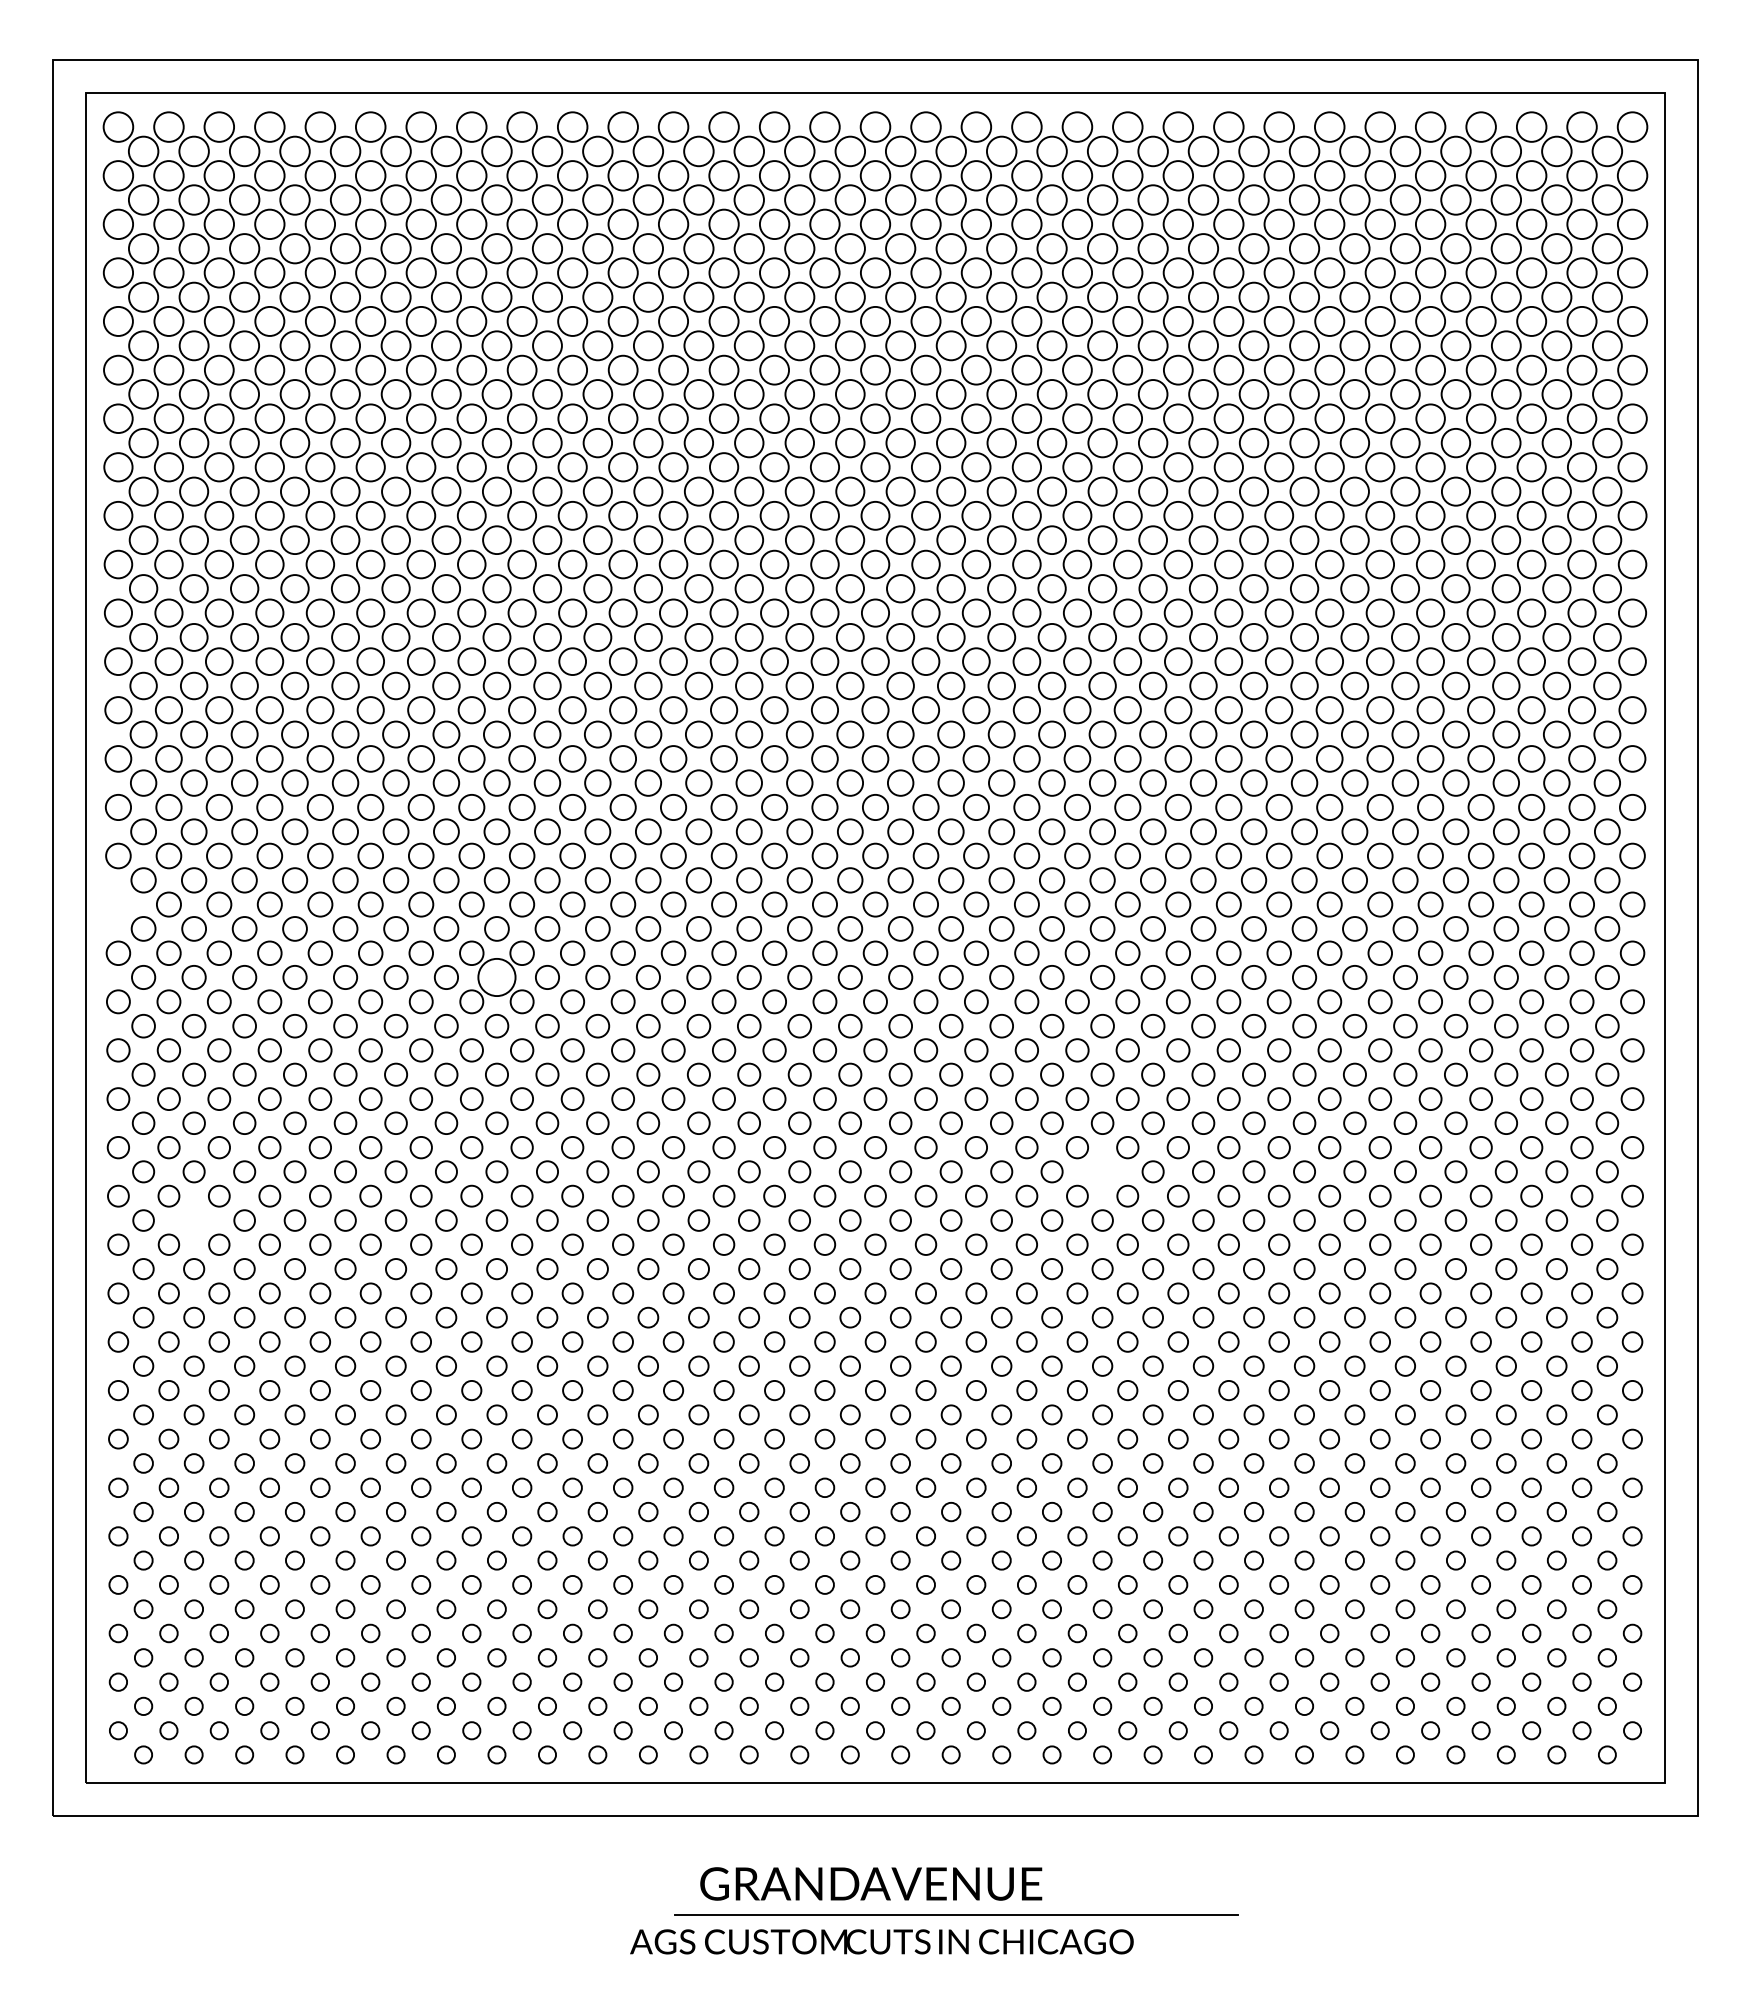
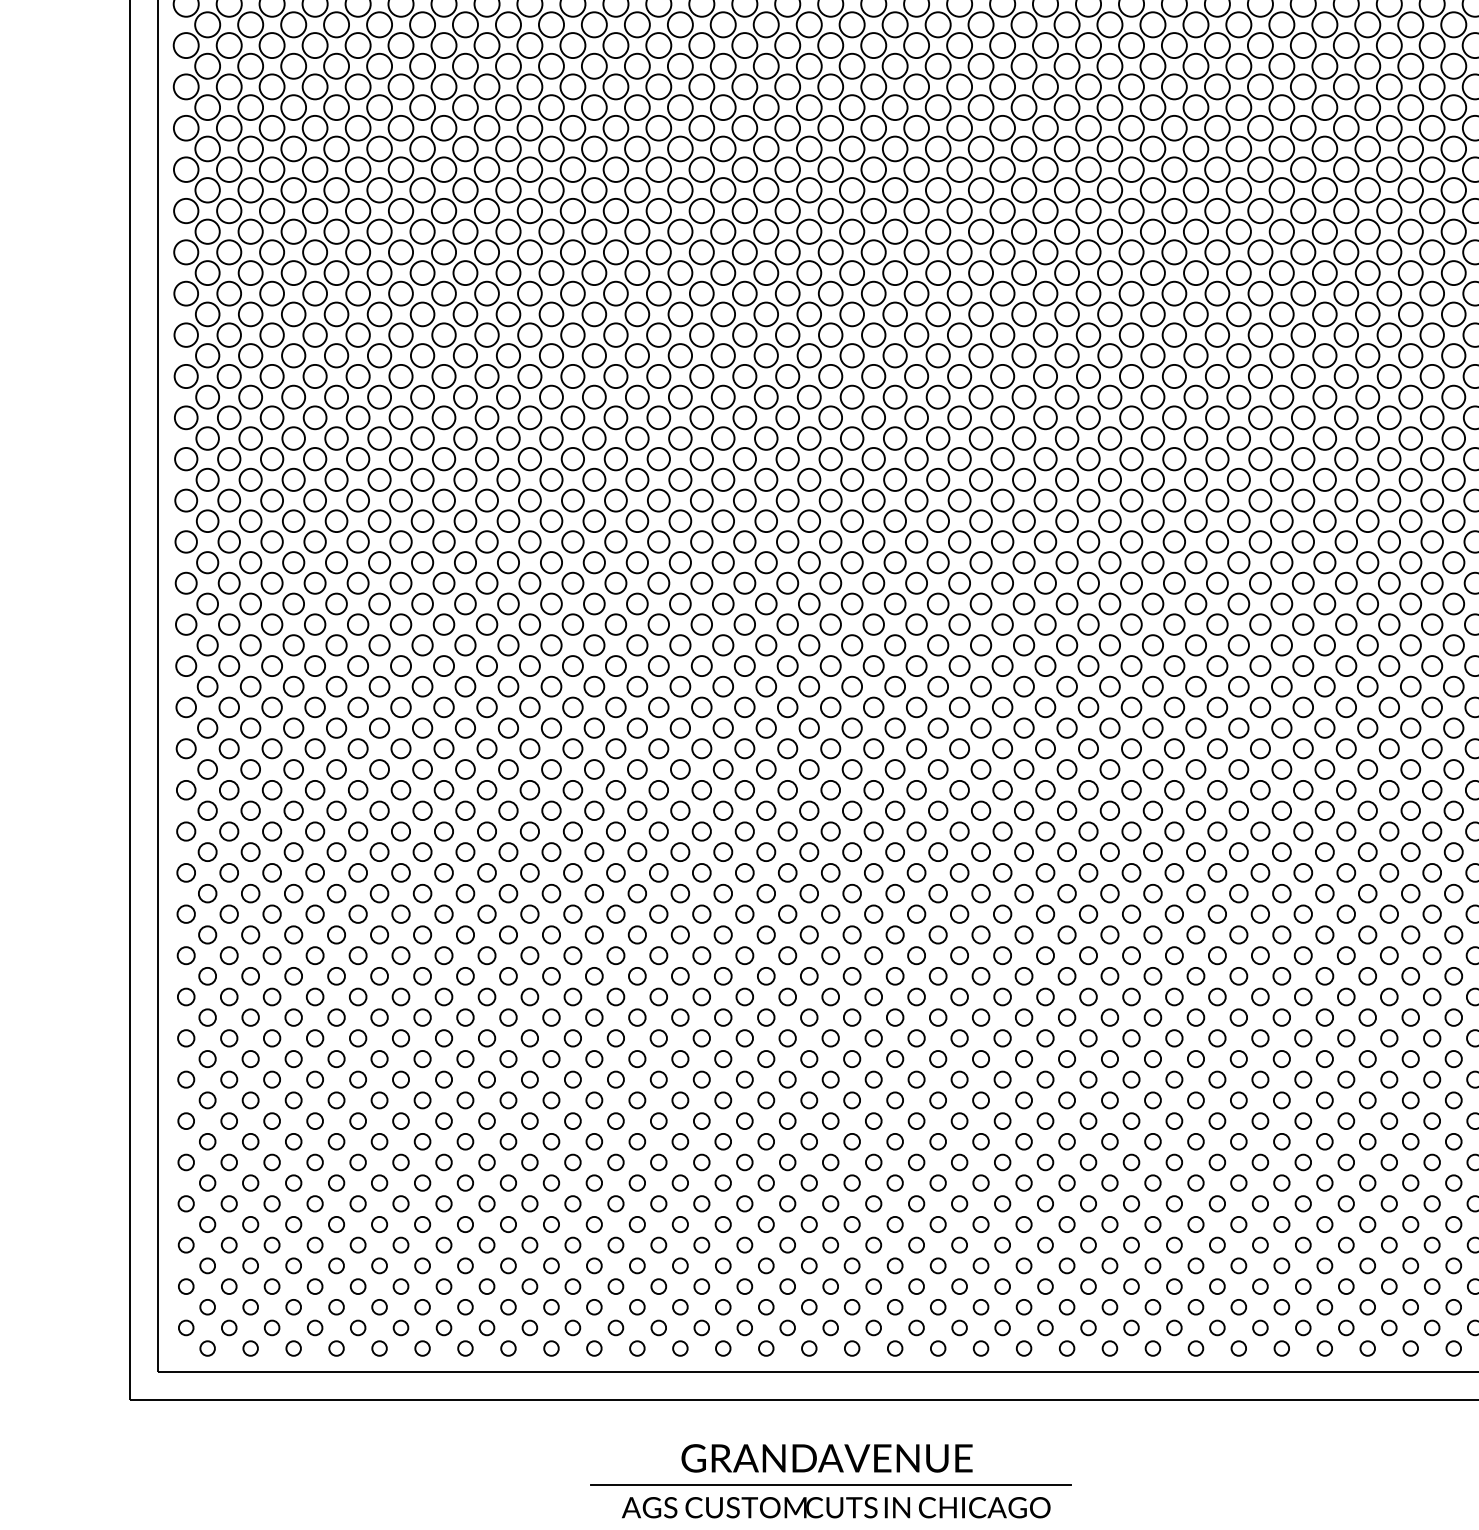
circle: (118, 904) -> (186, 624), added
circle: (496, 977) -> (508, 686), size x0.62
circle: (1102, 1171) -> (1023, 851), added
circle: (193, 1220) -> (250, 893), added
line: (956, 1914) -> (830, 1484), moved

